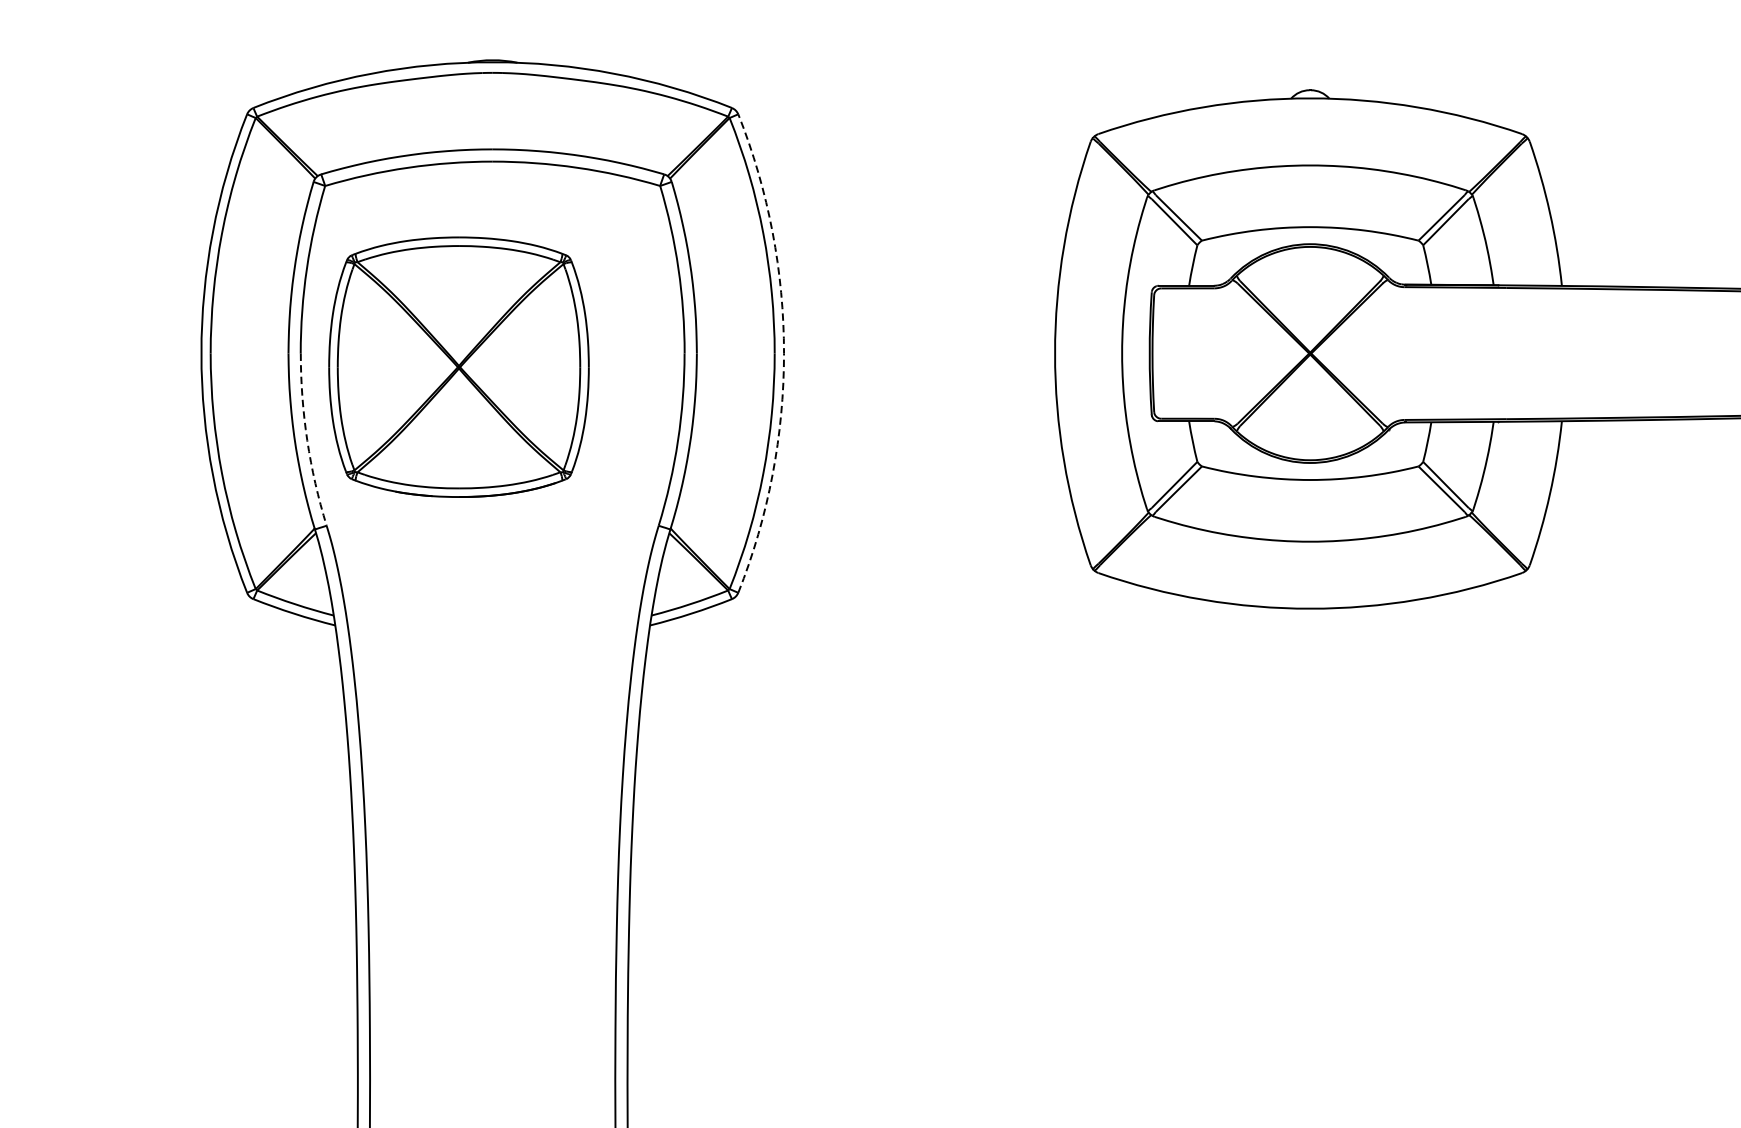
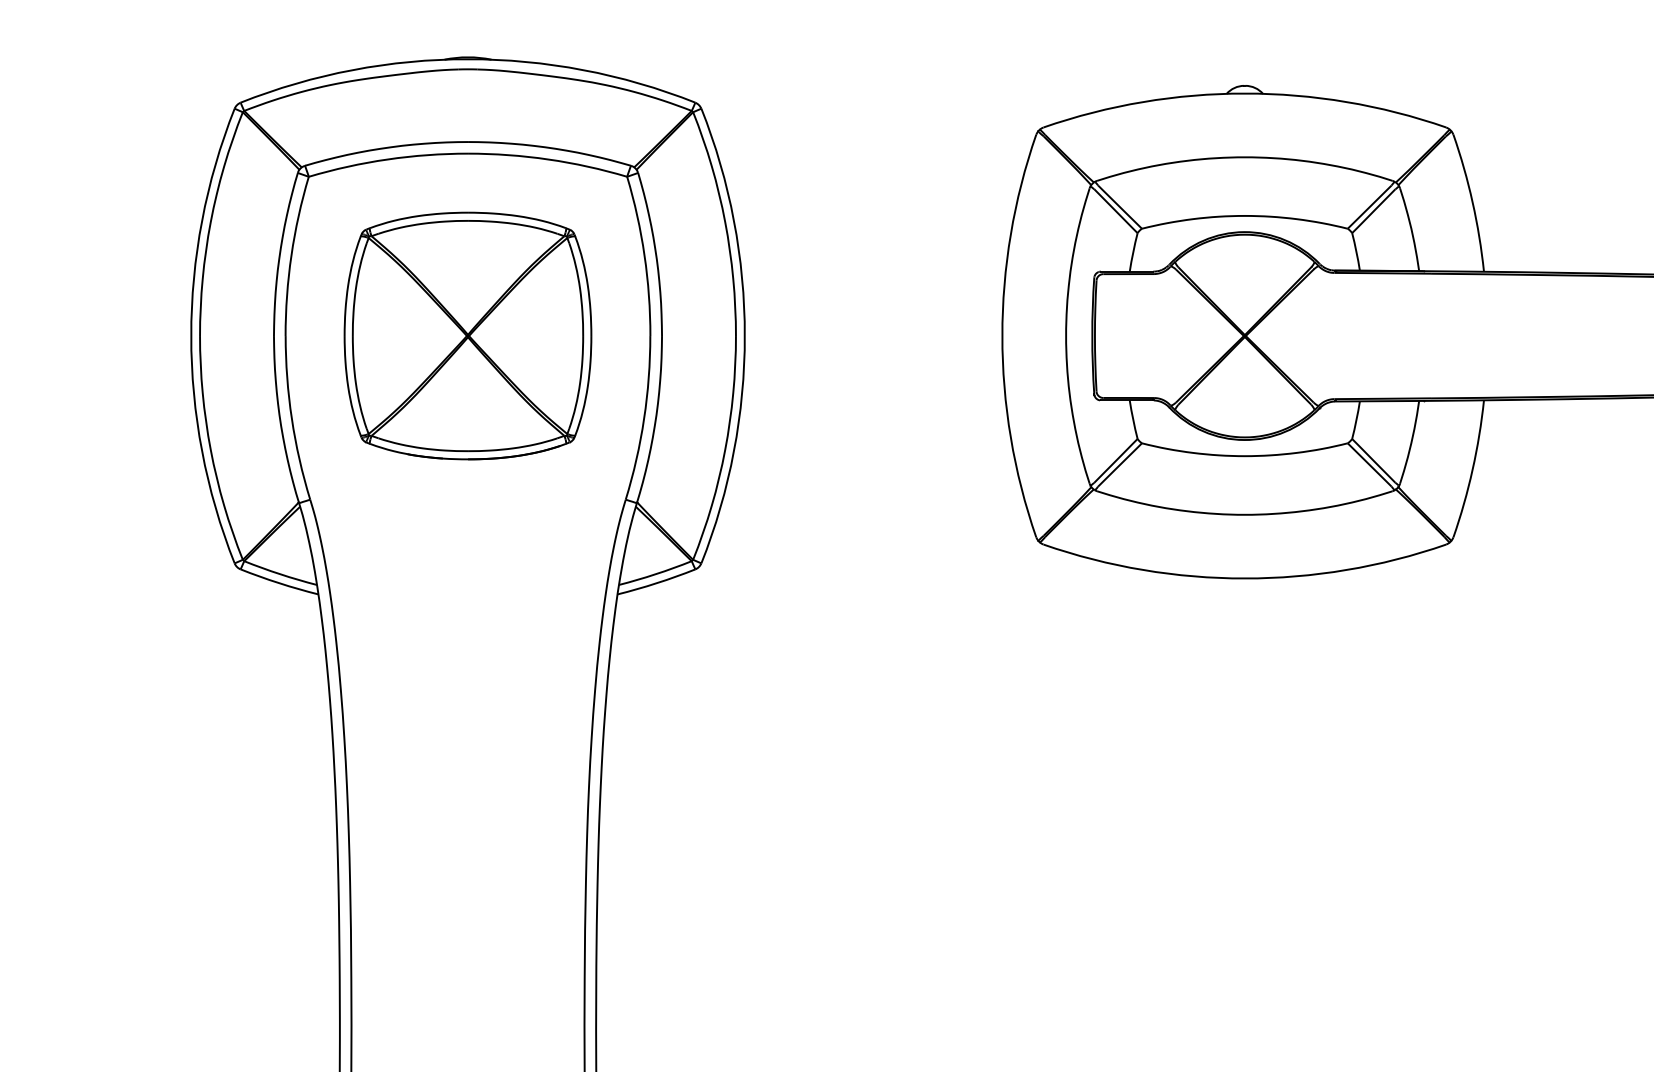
arc: (783, 354) -> (744, 336), dashed -> solid
part: (458, 366) -> (467, 335), moved
arc: (306, 440) -> (291, 418), dashed -> solid

